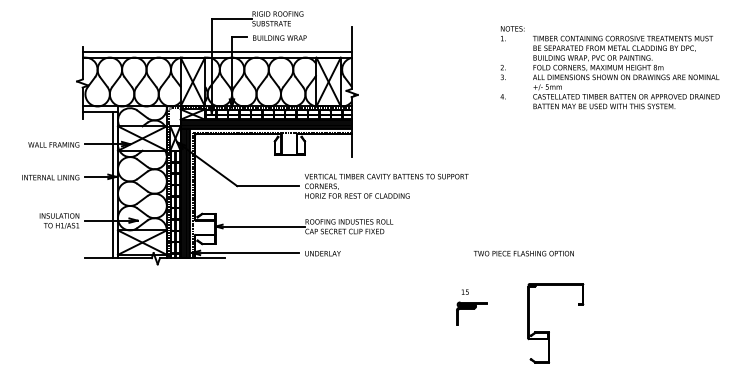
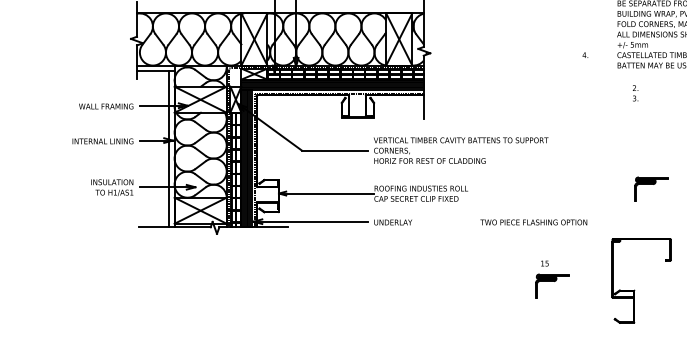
line: (216, 52) -> (279, 8), removed
text: (502, 72) -> (634, 93), moved
part: (564, 222) -> (650, 189), added
text: (523, 253) -> (533, 222), moved
part: (549, 331) -> (634, 289), moved

